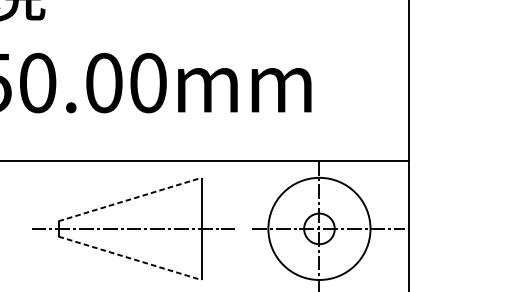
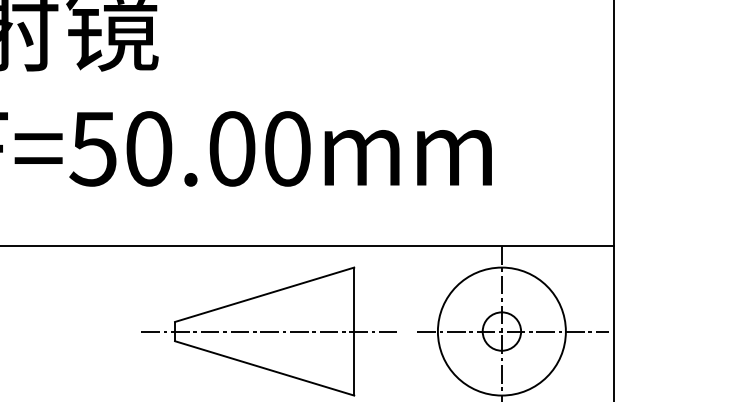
line: (129, 199) -> (264, 294), dashed -> solid
line: (129, 258) -> (264, 368), dashed -> solid

